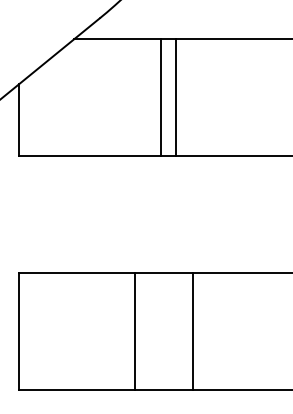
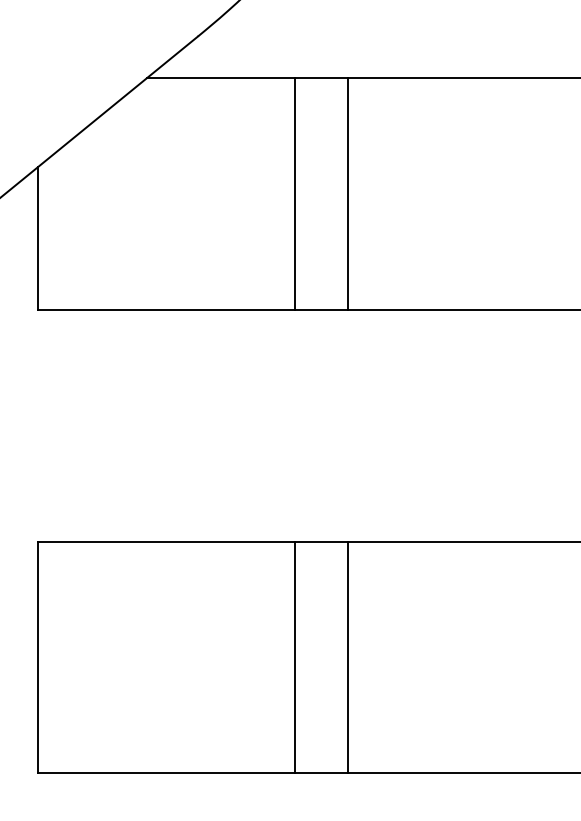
line: (160, 97) -> (294, 193), moved
line: (134, 331) -> (294, 657), moved
line: (192, 331) -> (347, 657), moved

